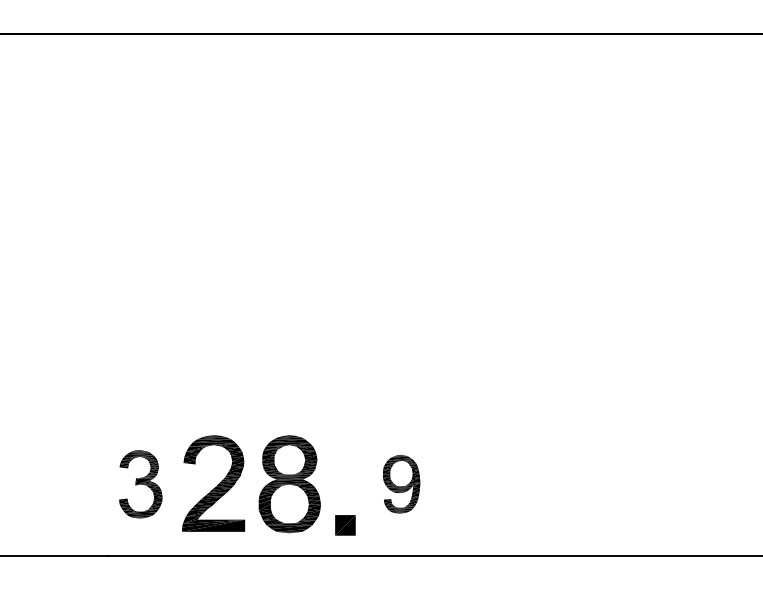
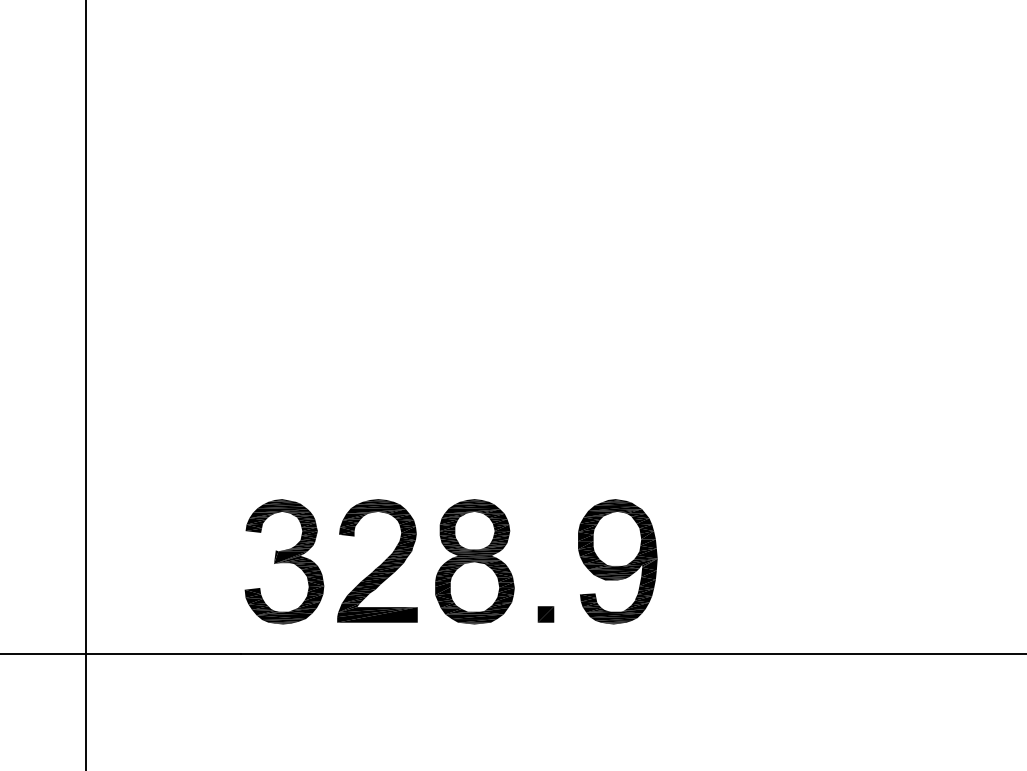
part: (140, 483) -> (284, 561), size x1.43
part: (401, 483) -> (617, 561), size x1.67
part: (345, 525) -> (545, 614), size x0.62

